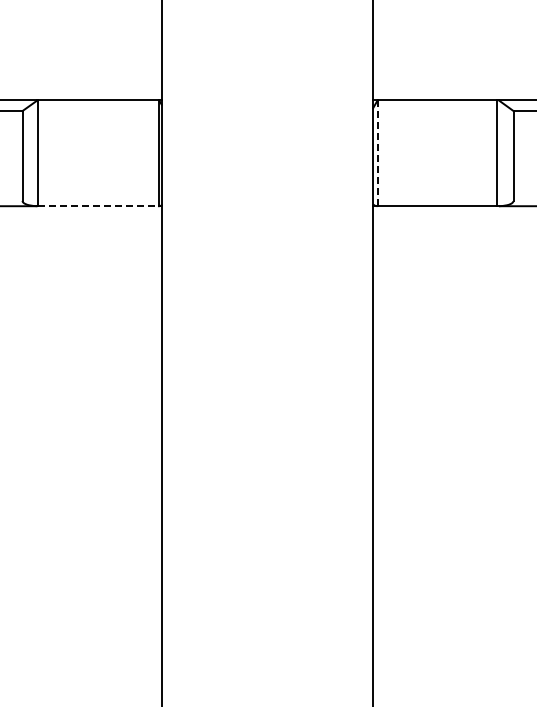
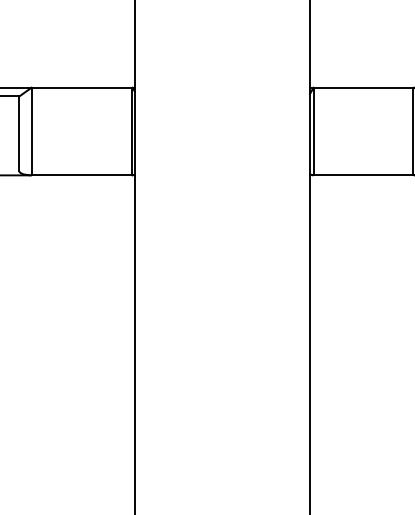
line: (378, 153) -> (314, 131), dashed -> solid
line: (99, 206) -> (83, 175), dashed -> solid

